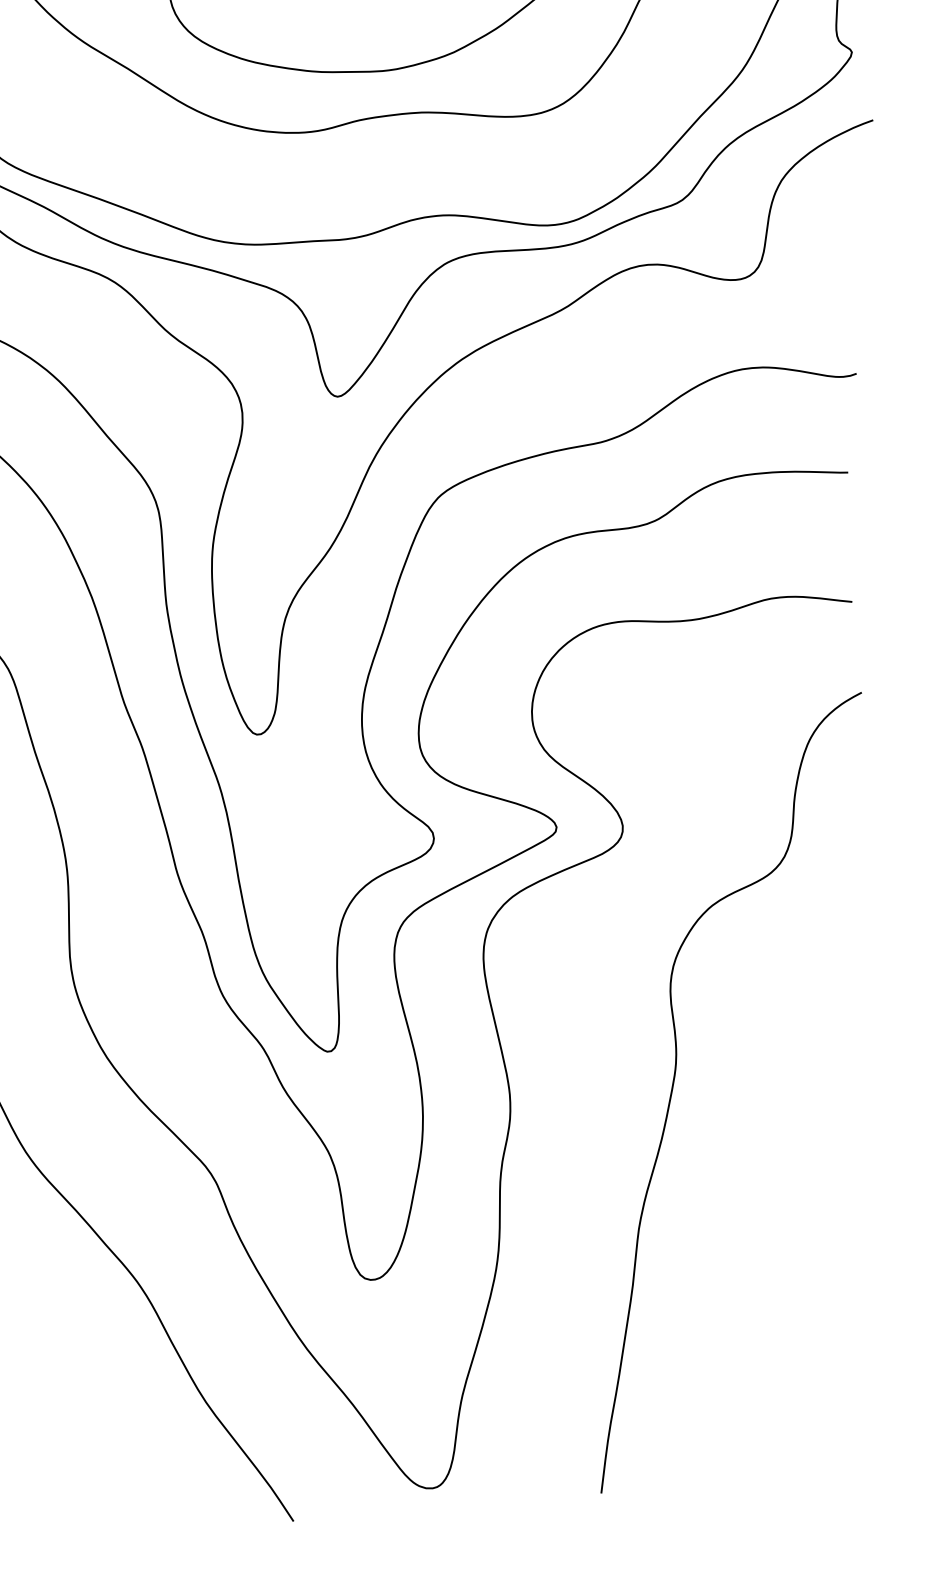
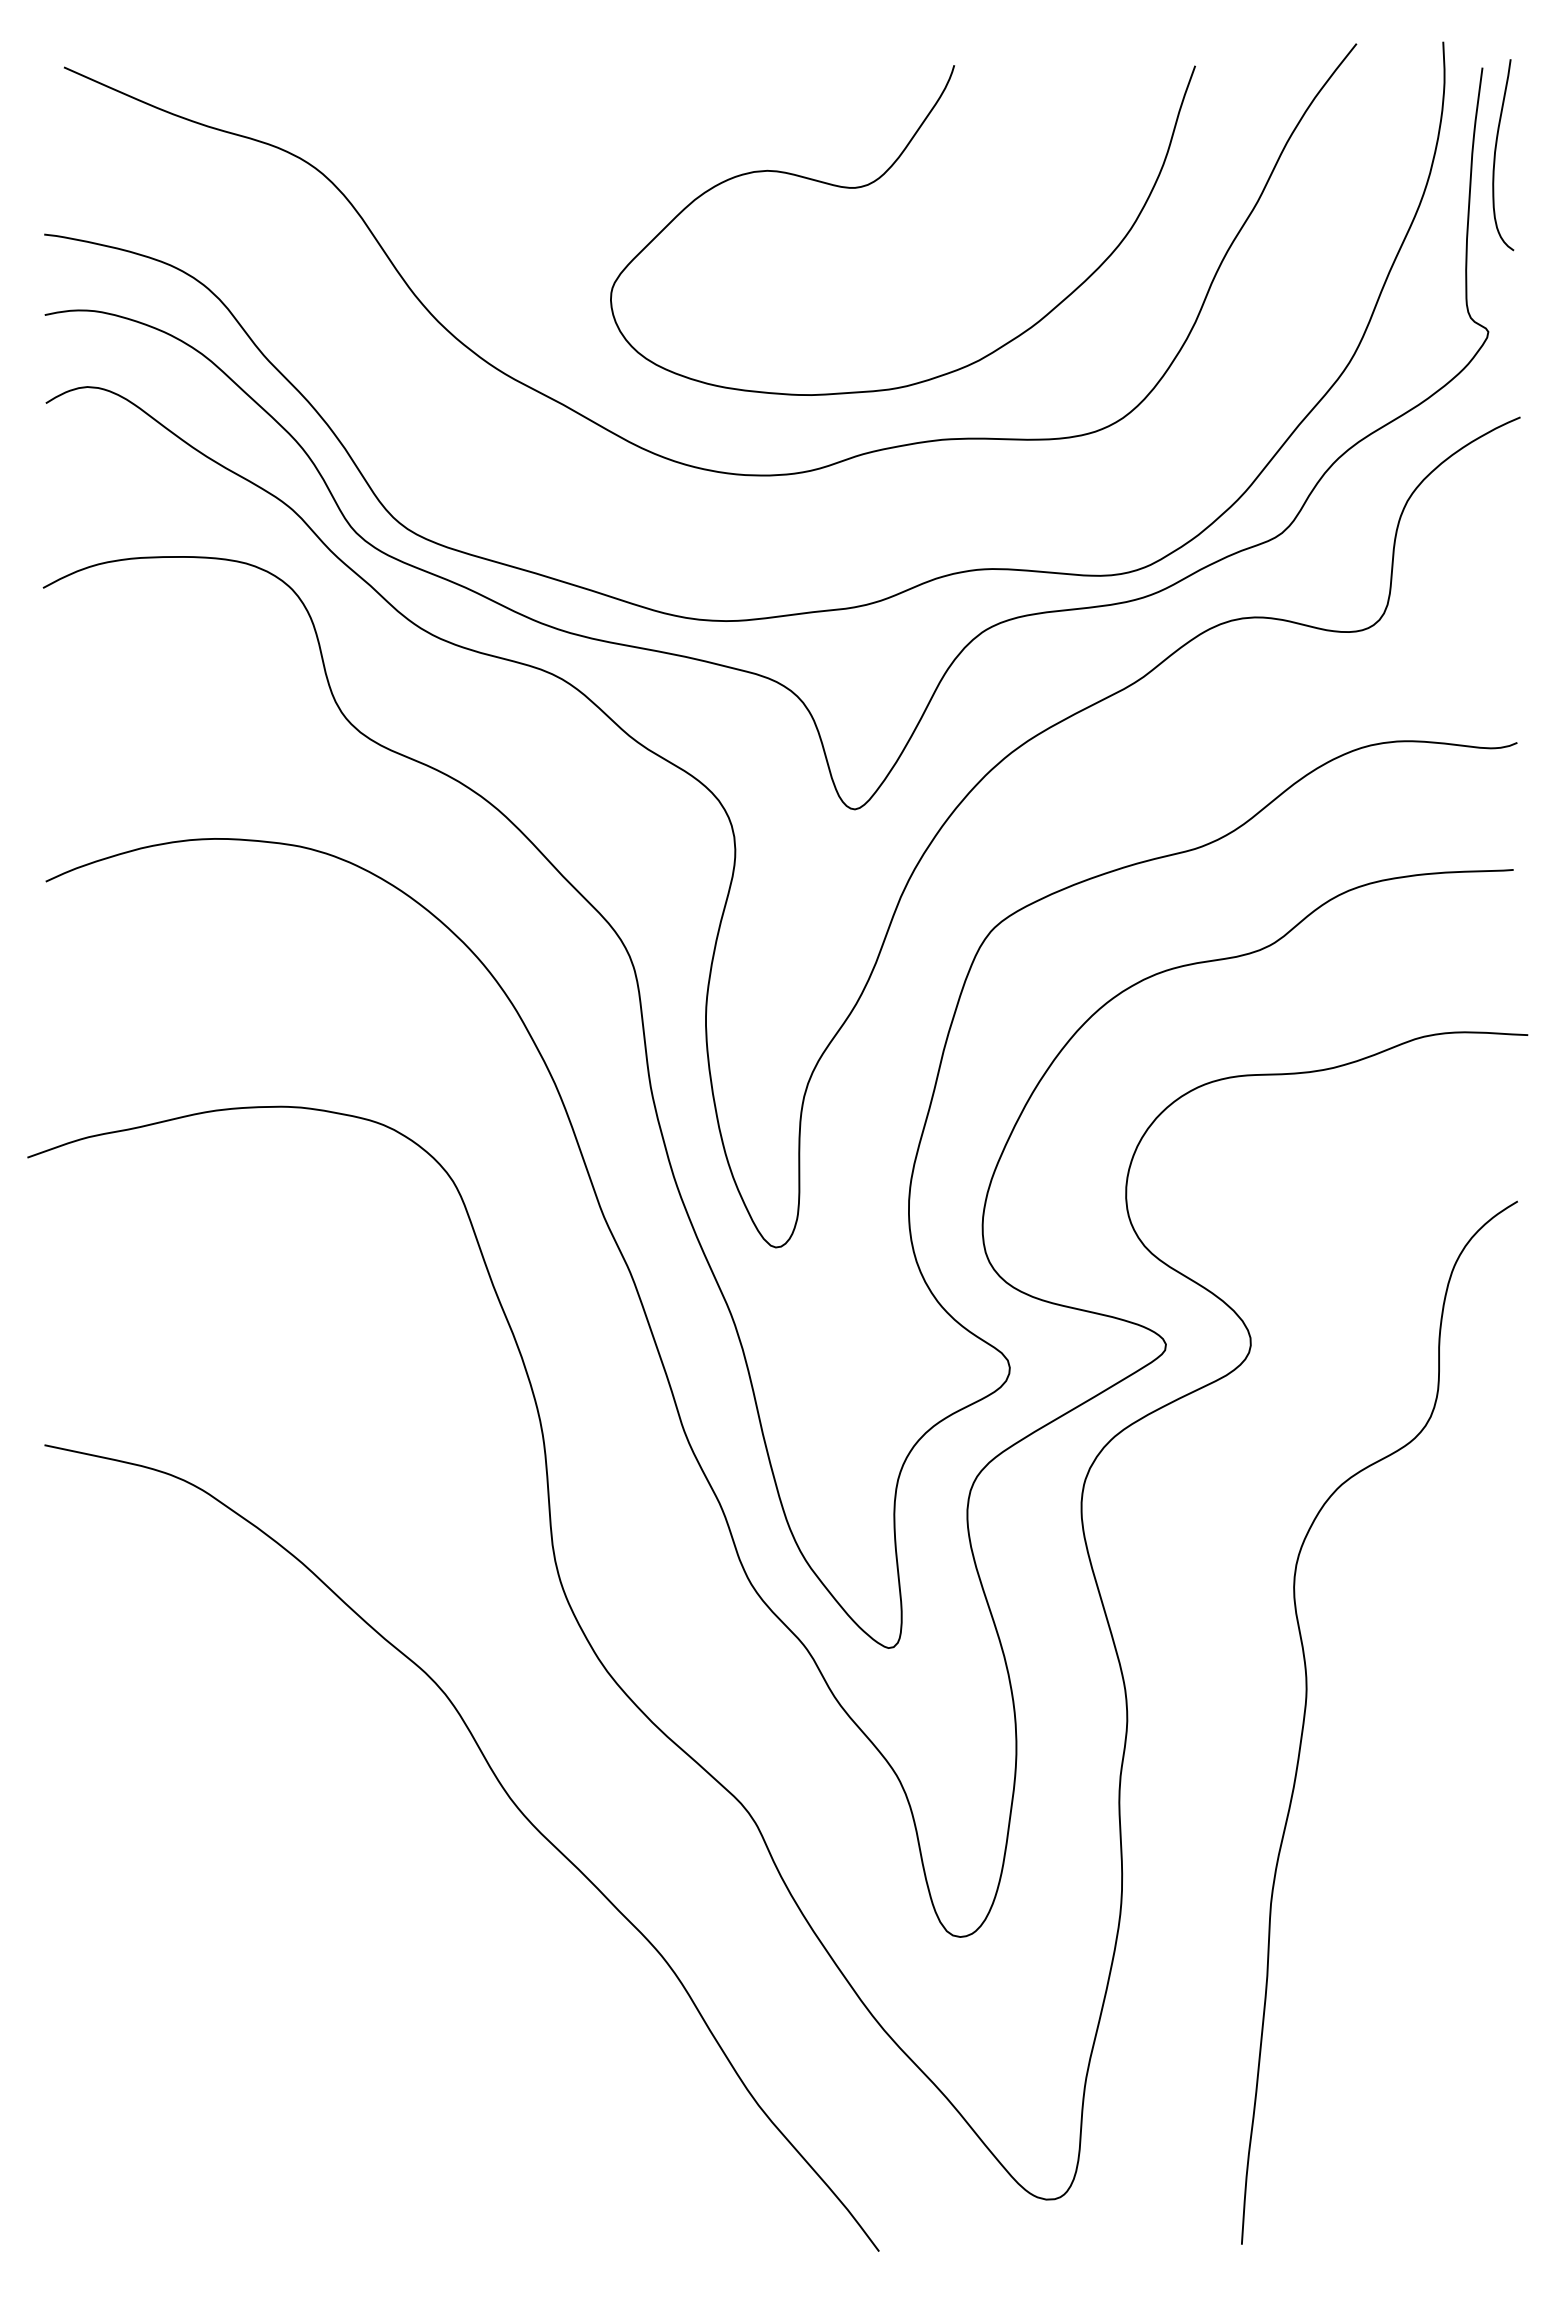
curve: (675, 1079) -> (1306, 1709), moved

